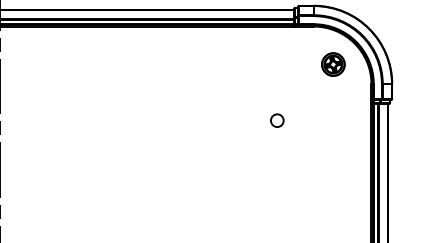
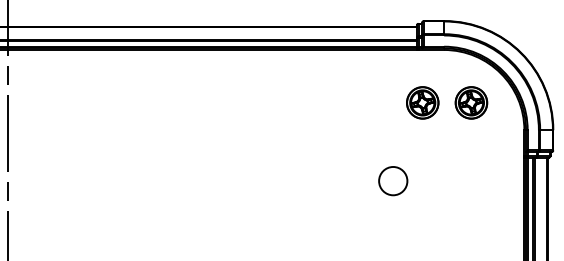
part: (298, 64) -> (422, 102), added
circle: (277, 120) -> (393, 180), size x1.6

